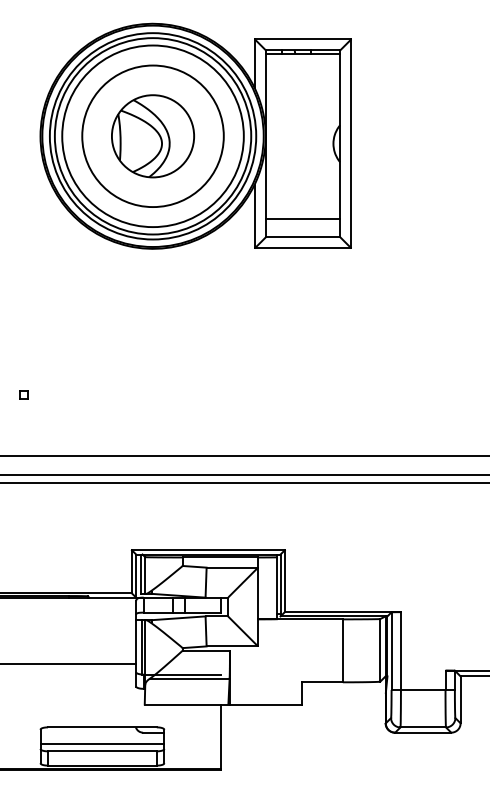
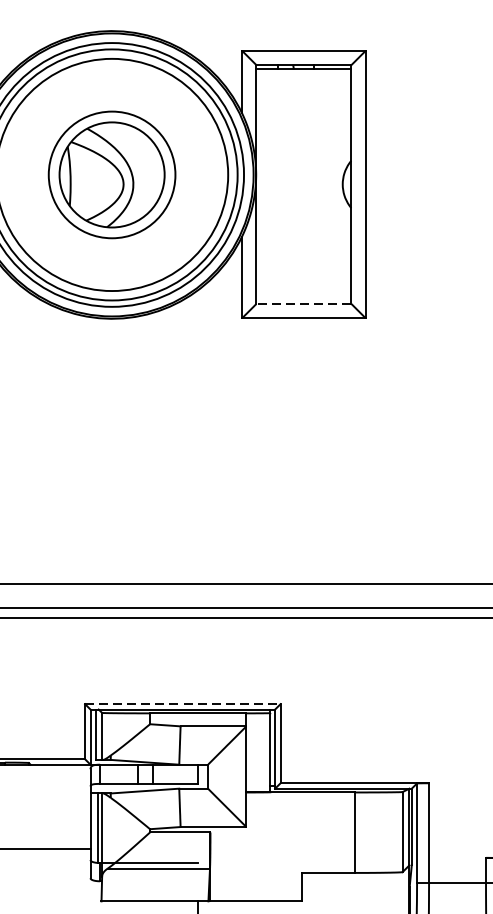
circle: (152, 136) -> (111, 175), size x0.7
line: (302, 218) -> (303, 280), removed
line: (302, 237) -> (303, 304), solid -> dashed
line: (208, 550) -> (183, 704), solid -> dashed

